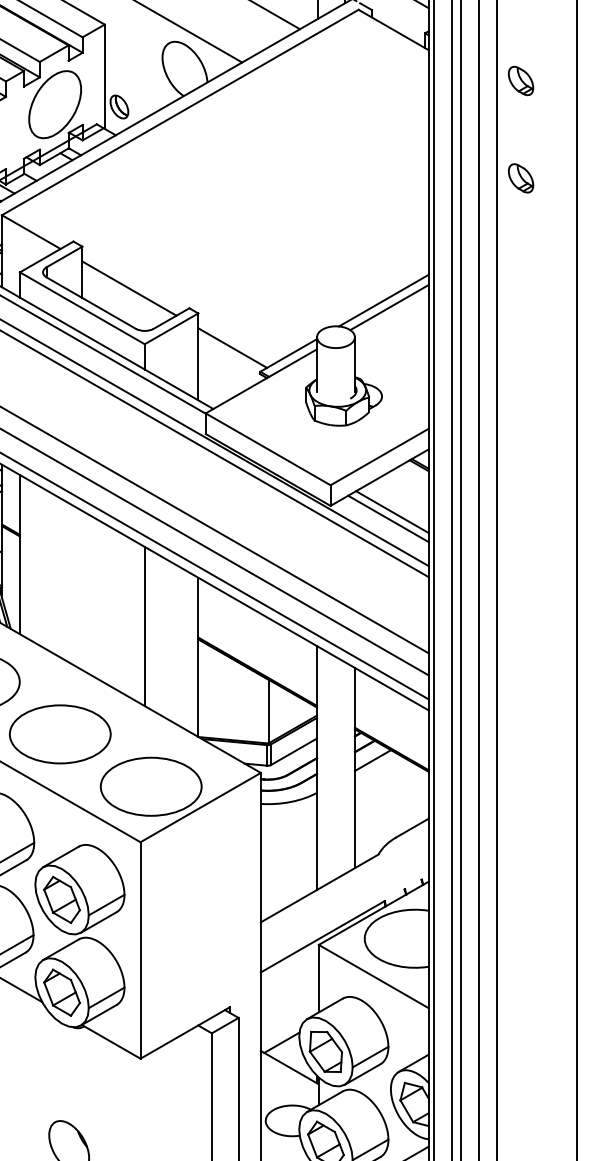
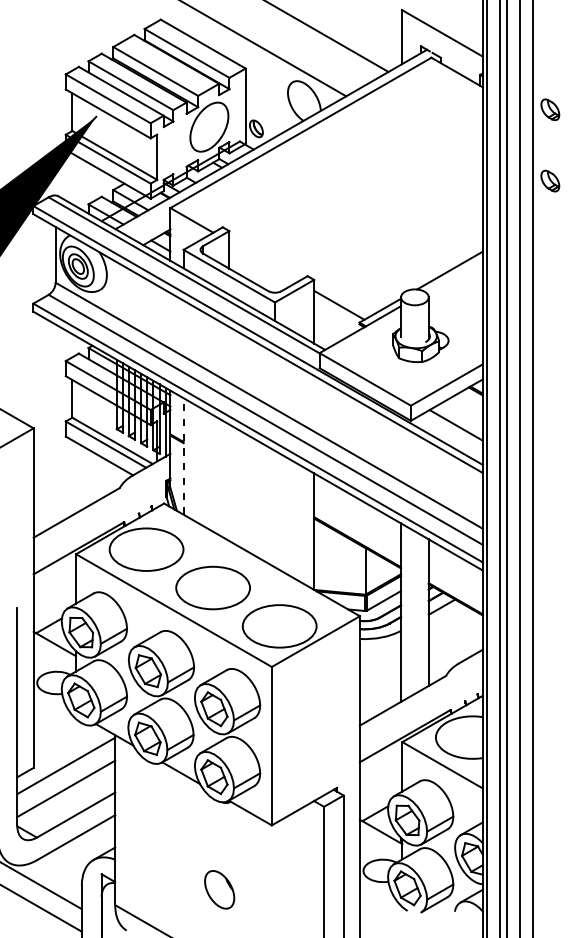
line: (129, 288) -> (263, 261), removed
line: (388, 307) -> (453, 275), removed
line: (387, 519) -> (452, 430), removed
line: (19, 553) -> (183, 455), solid -> dashed
line: (145, 625) -> (275, 508), removed

